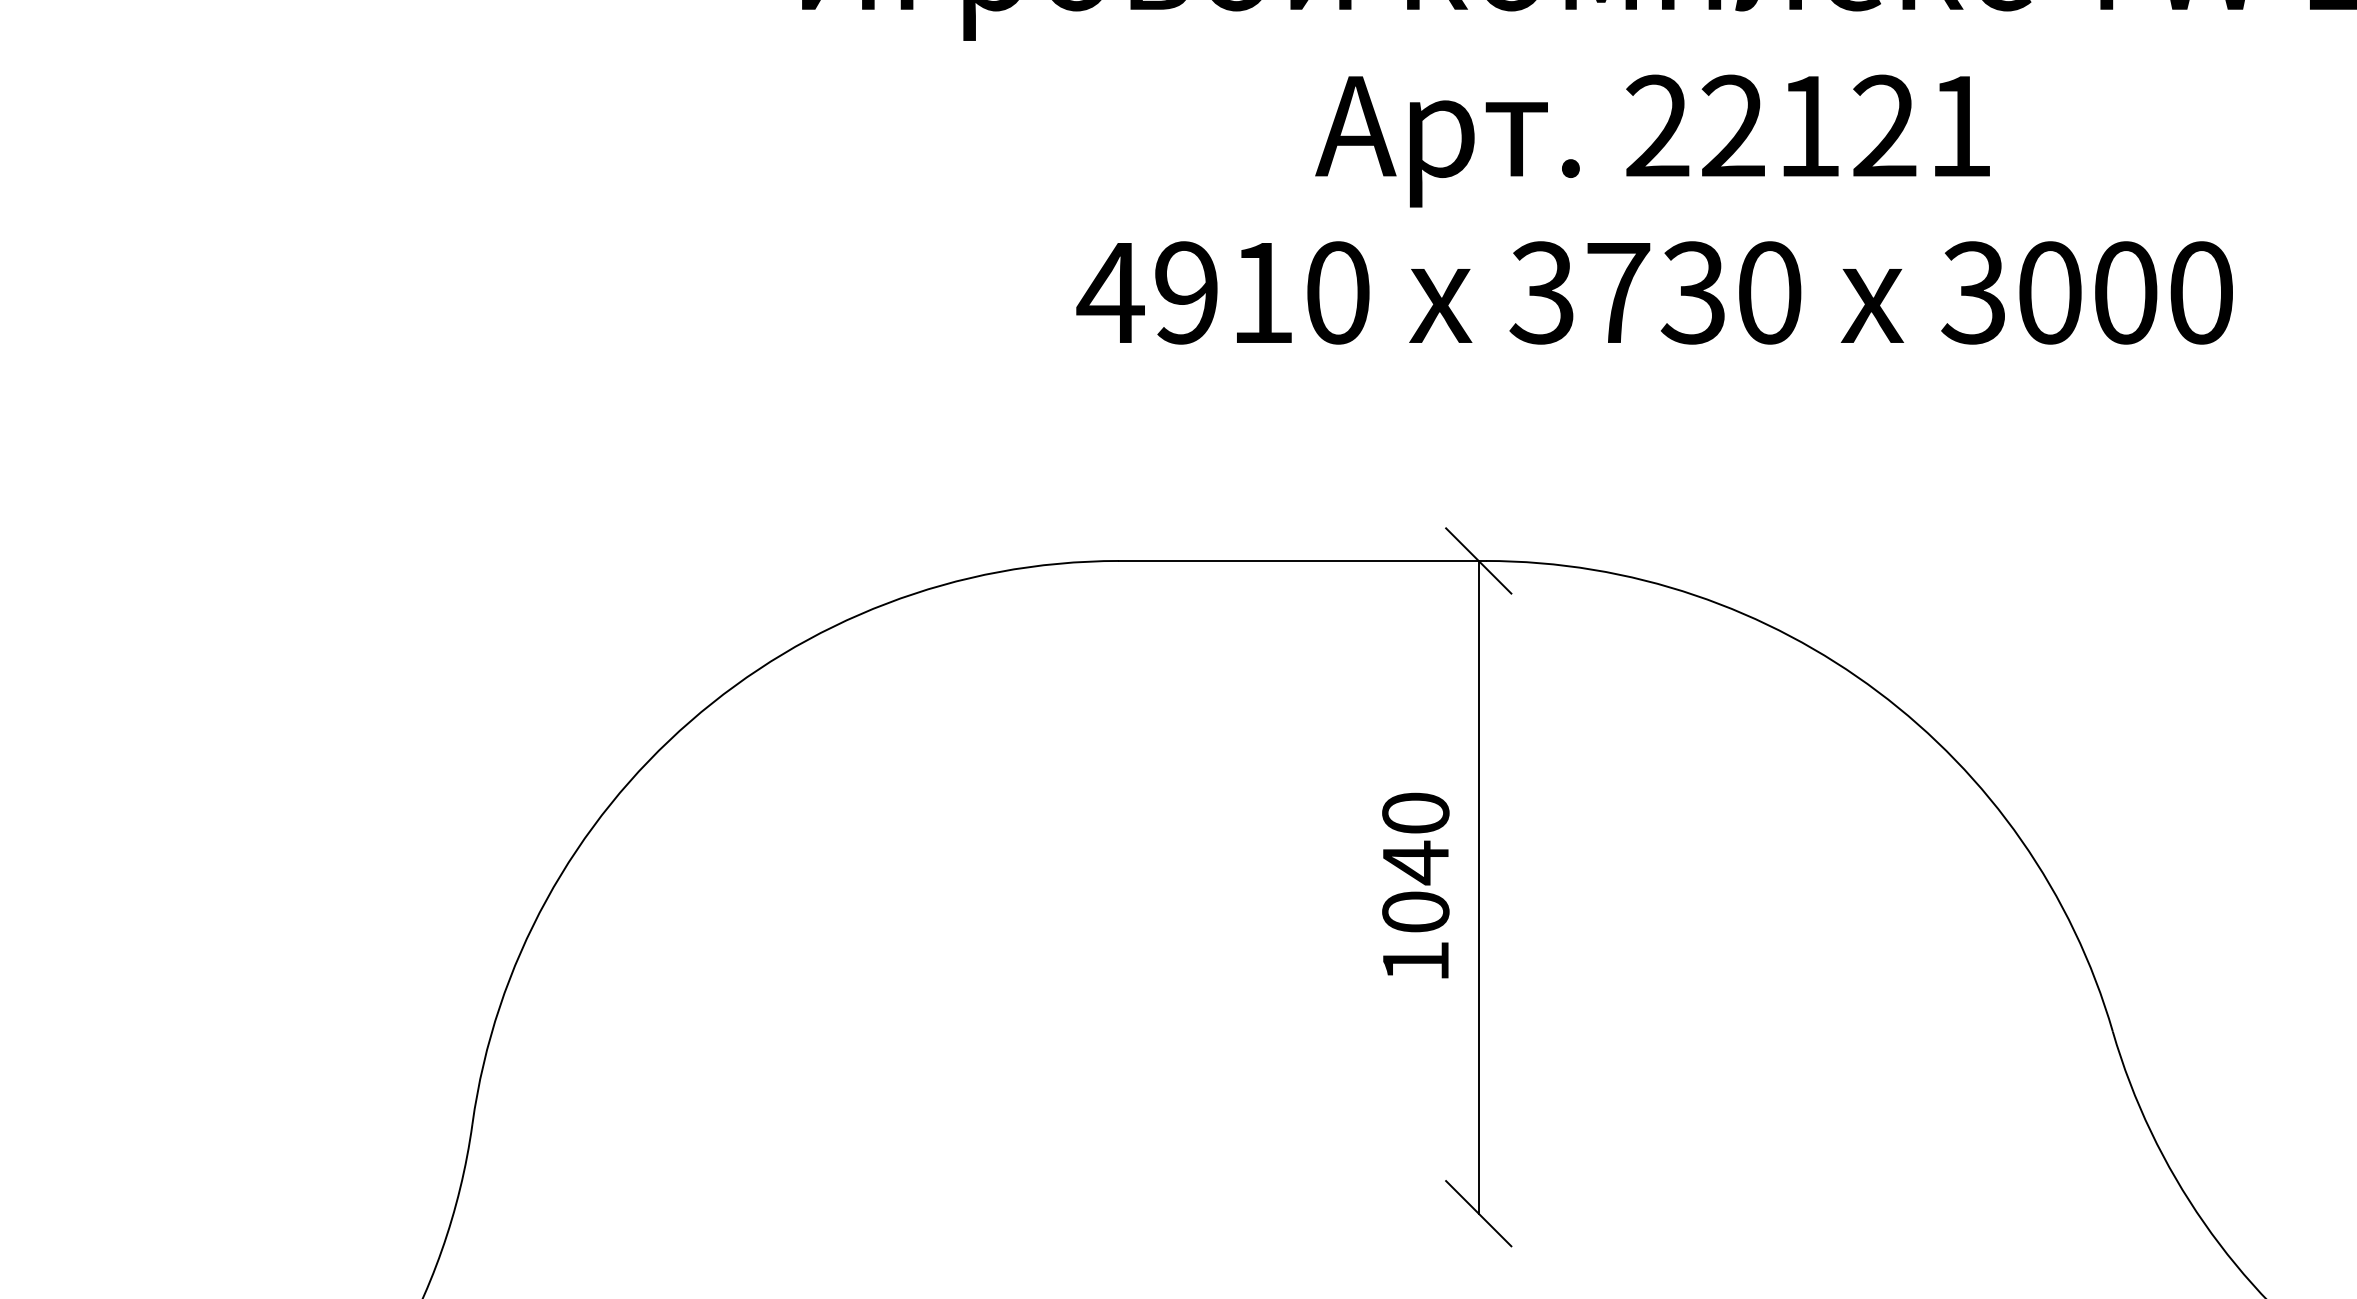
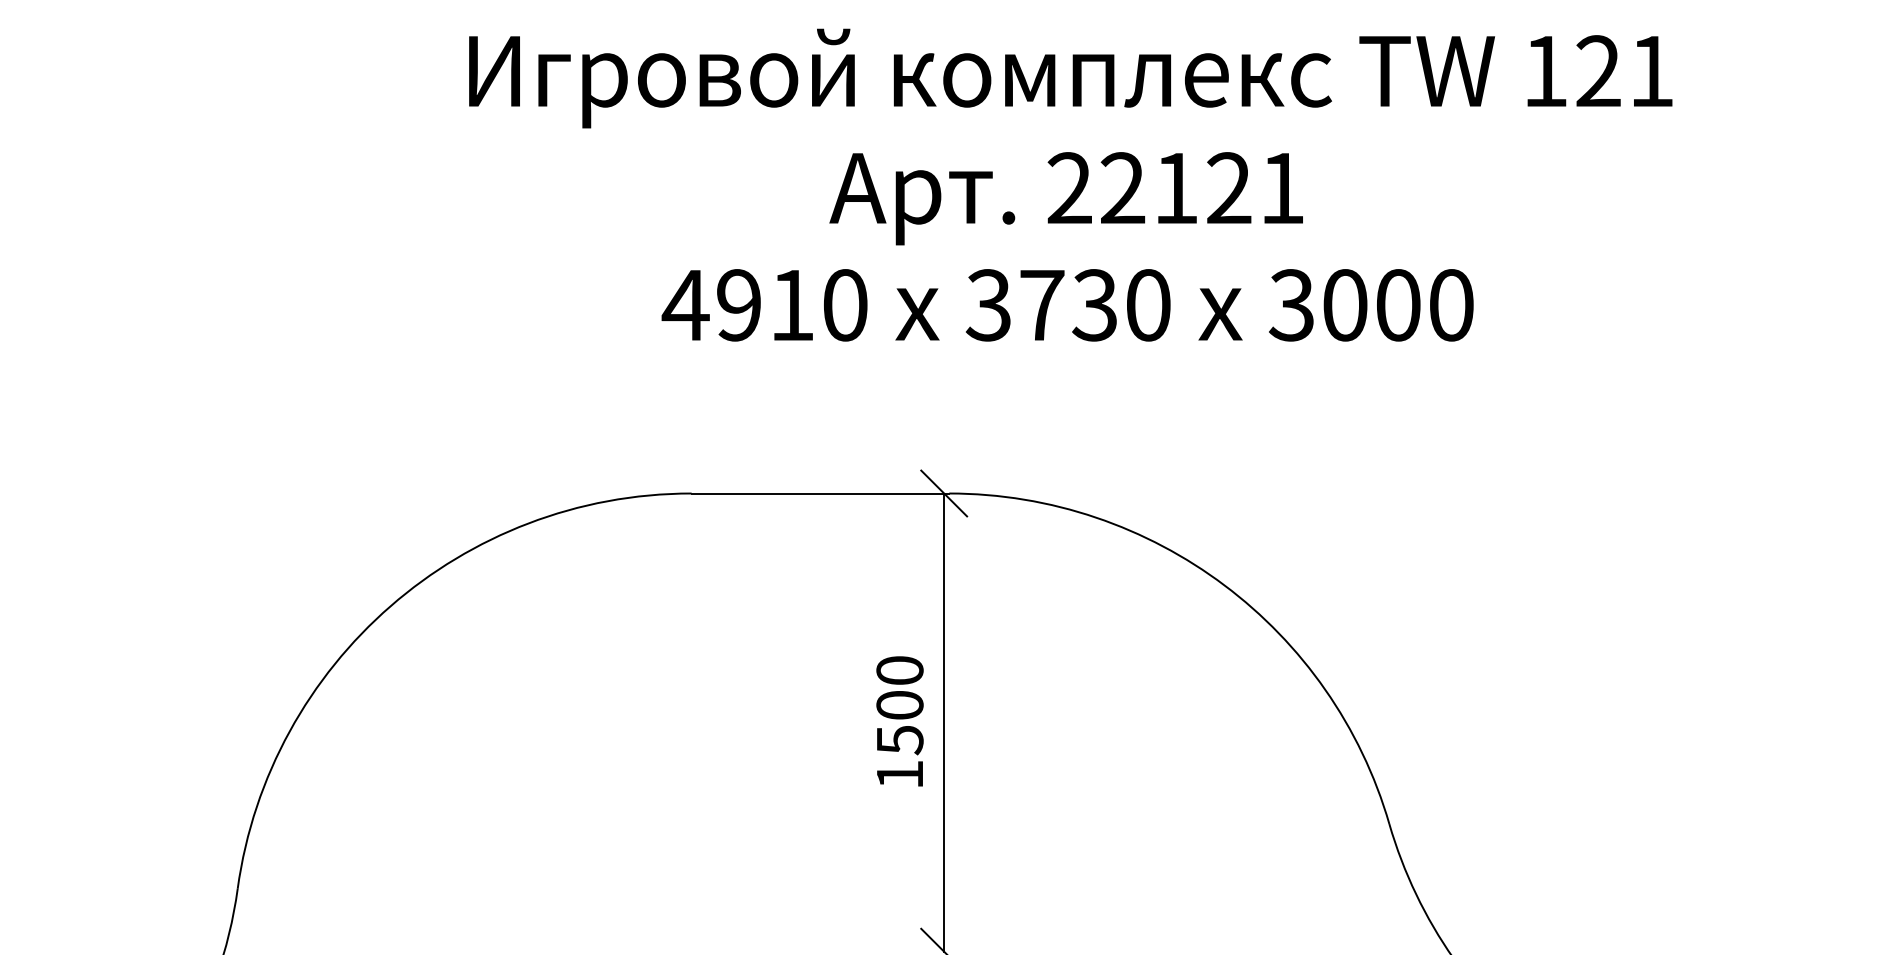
text: (1415, 887) -> (899, 722), 1040 -> 1500

